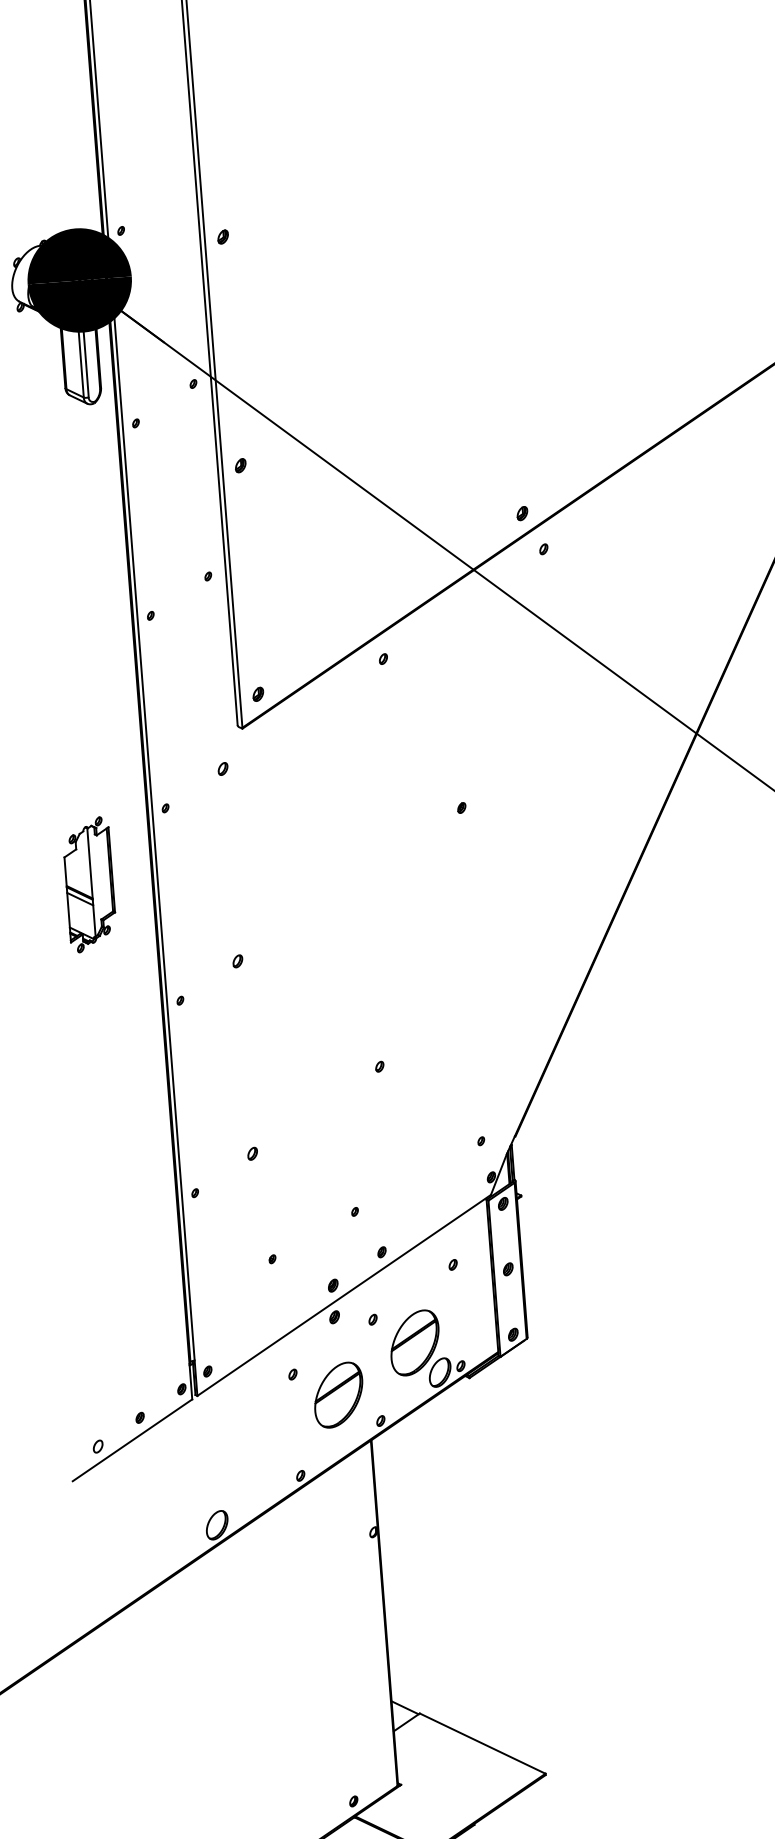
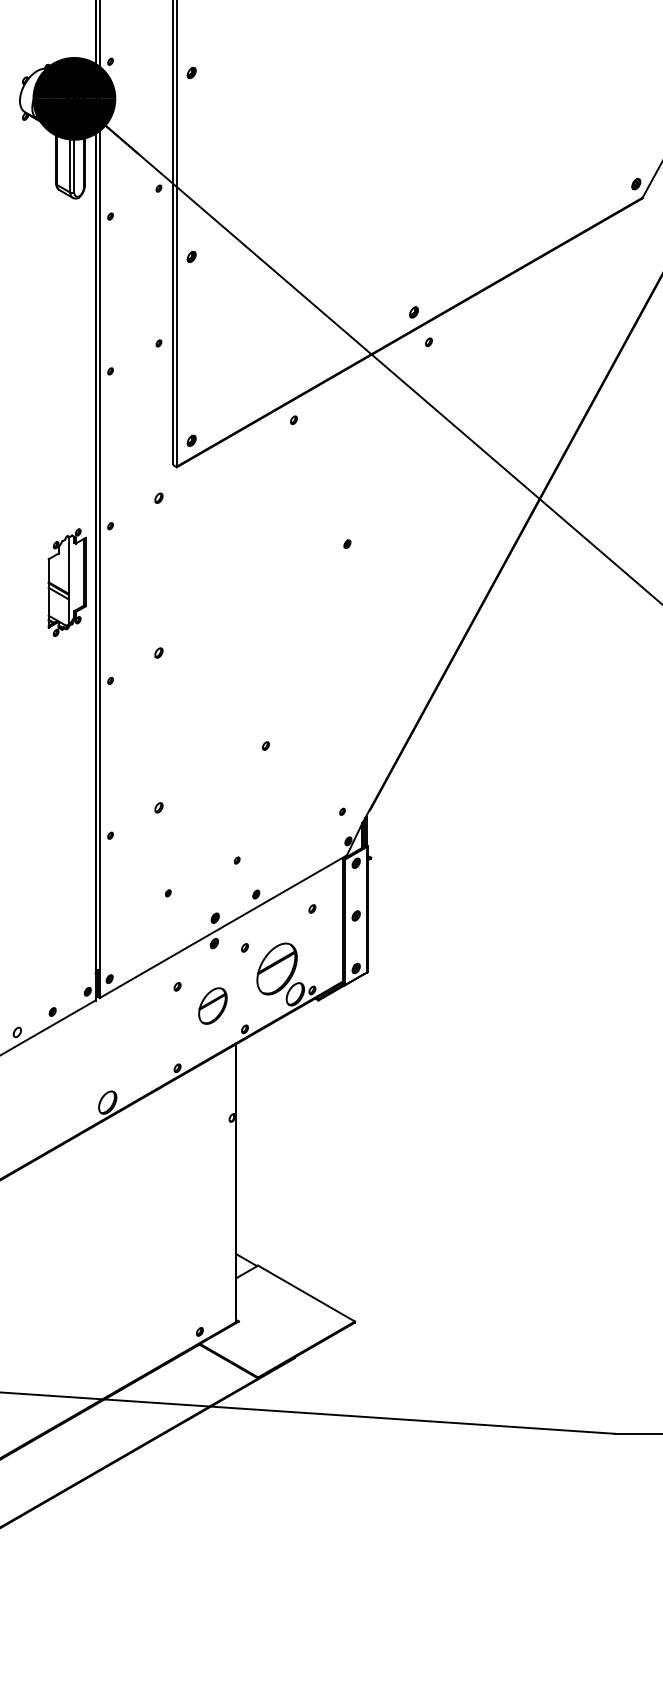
part: (88, 884) -> (66, 582), moved
part: (338, 1394) -> (212, 1005), size x0.7

